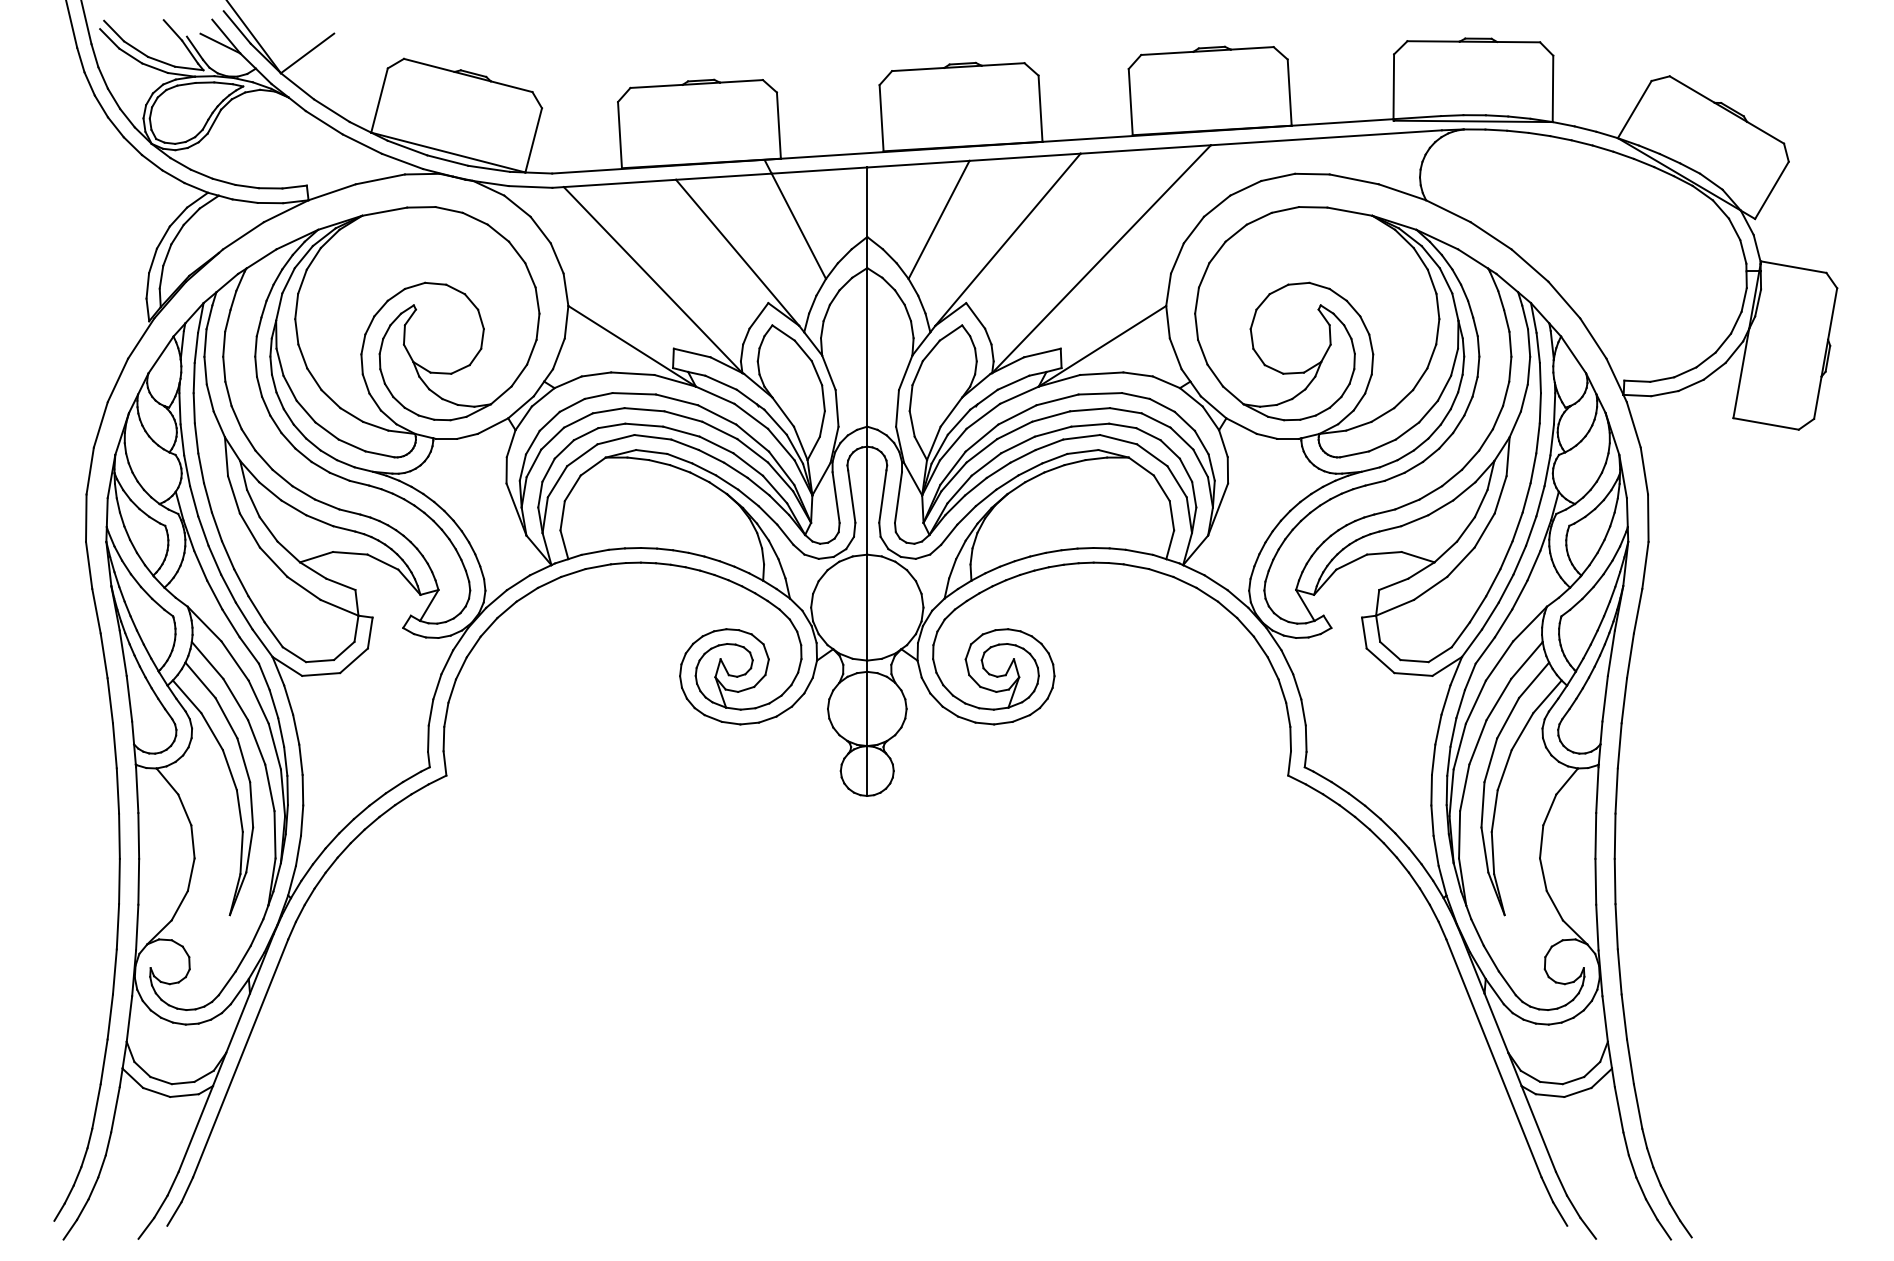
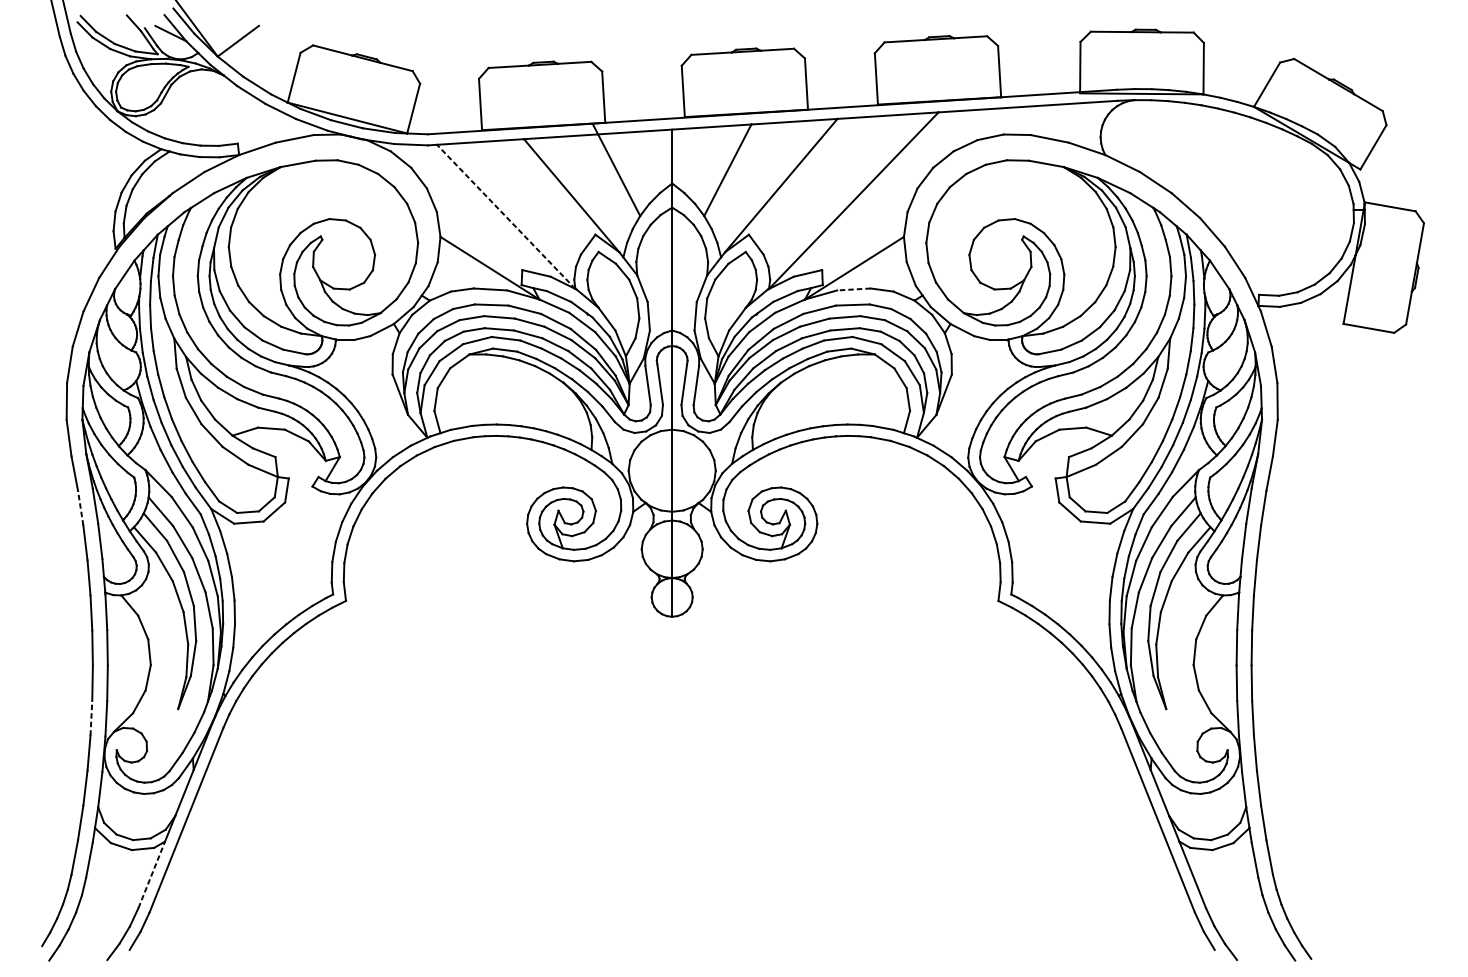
line: (653, 280) -> (506, 217), solid -> dashed
line: (1101, 373) -> (853, 289), solid -> dashed
line: (104, 655) -> (80, 507), solid -> dashed
line: (117, 926) -> (91, 717), solid -> dashed
line: (196, 1128) -> (152, 874), solid -> dashed

